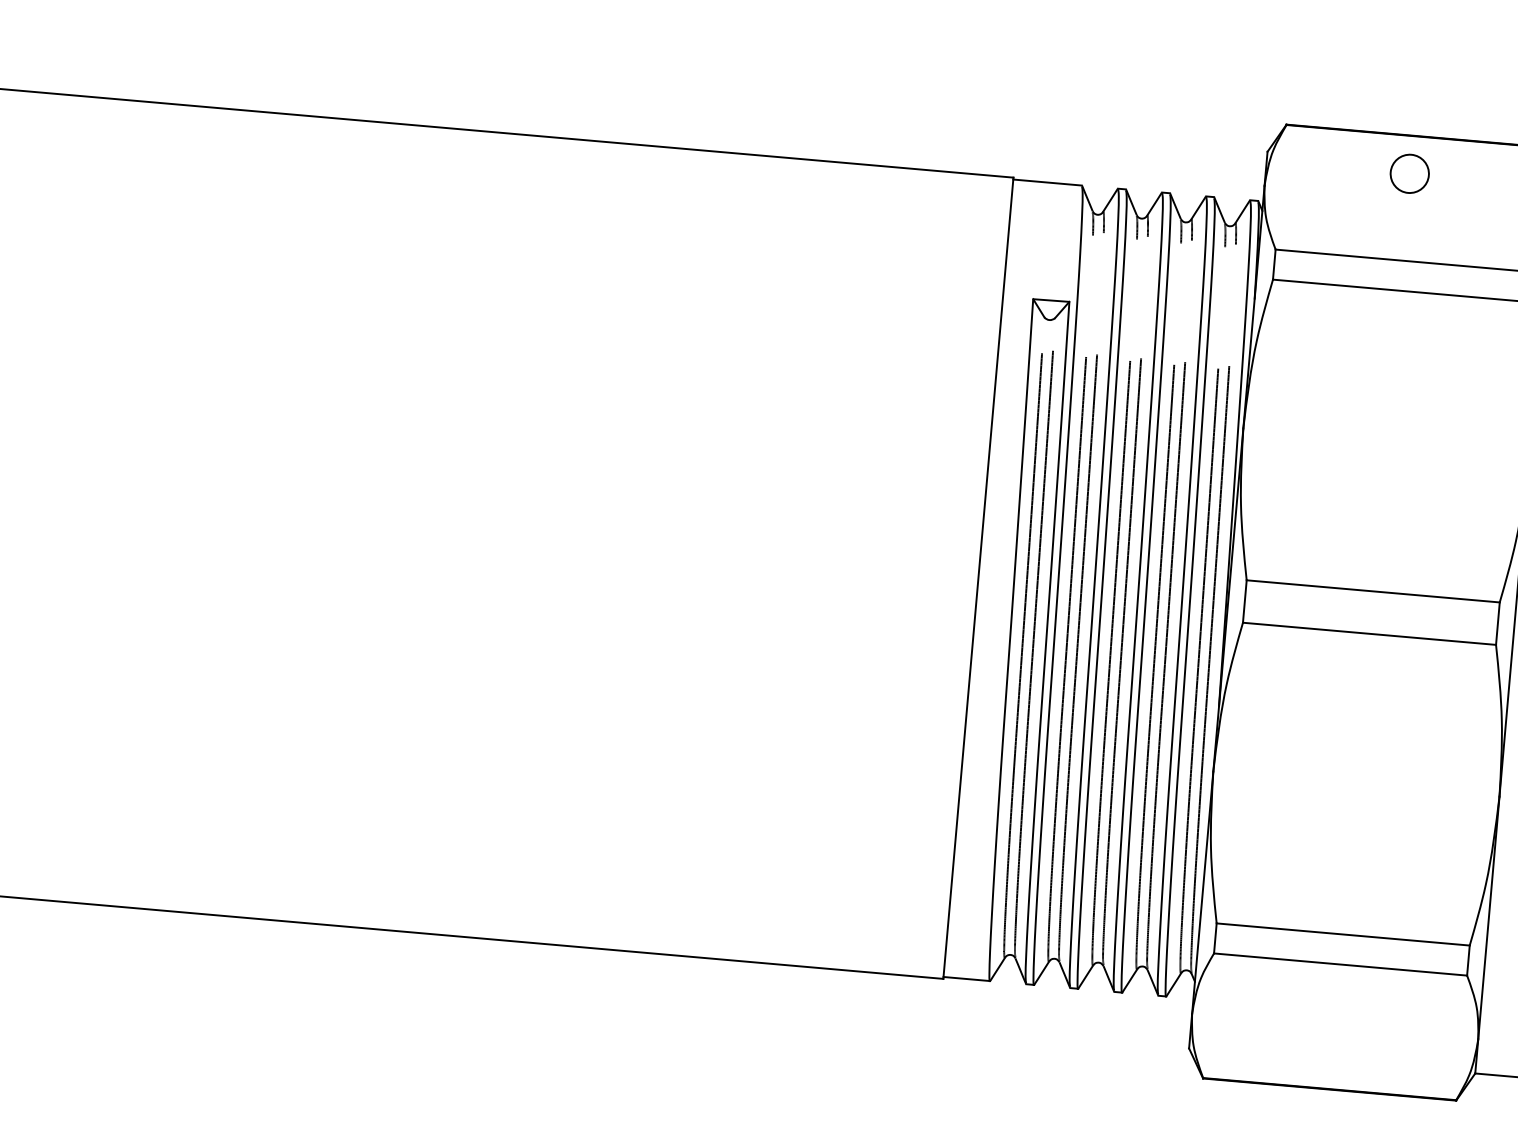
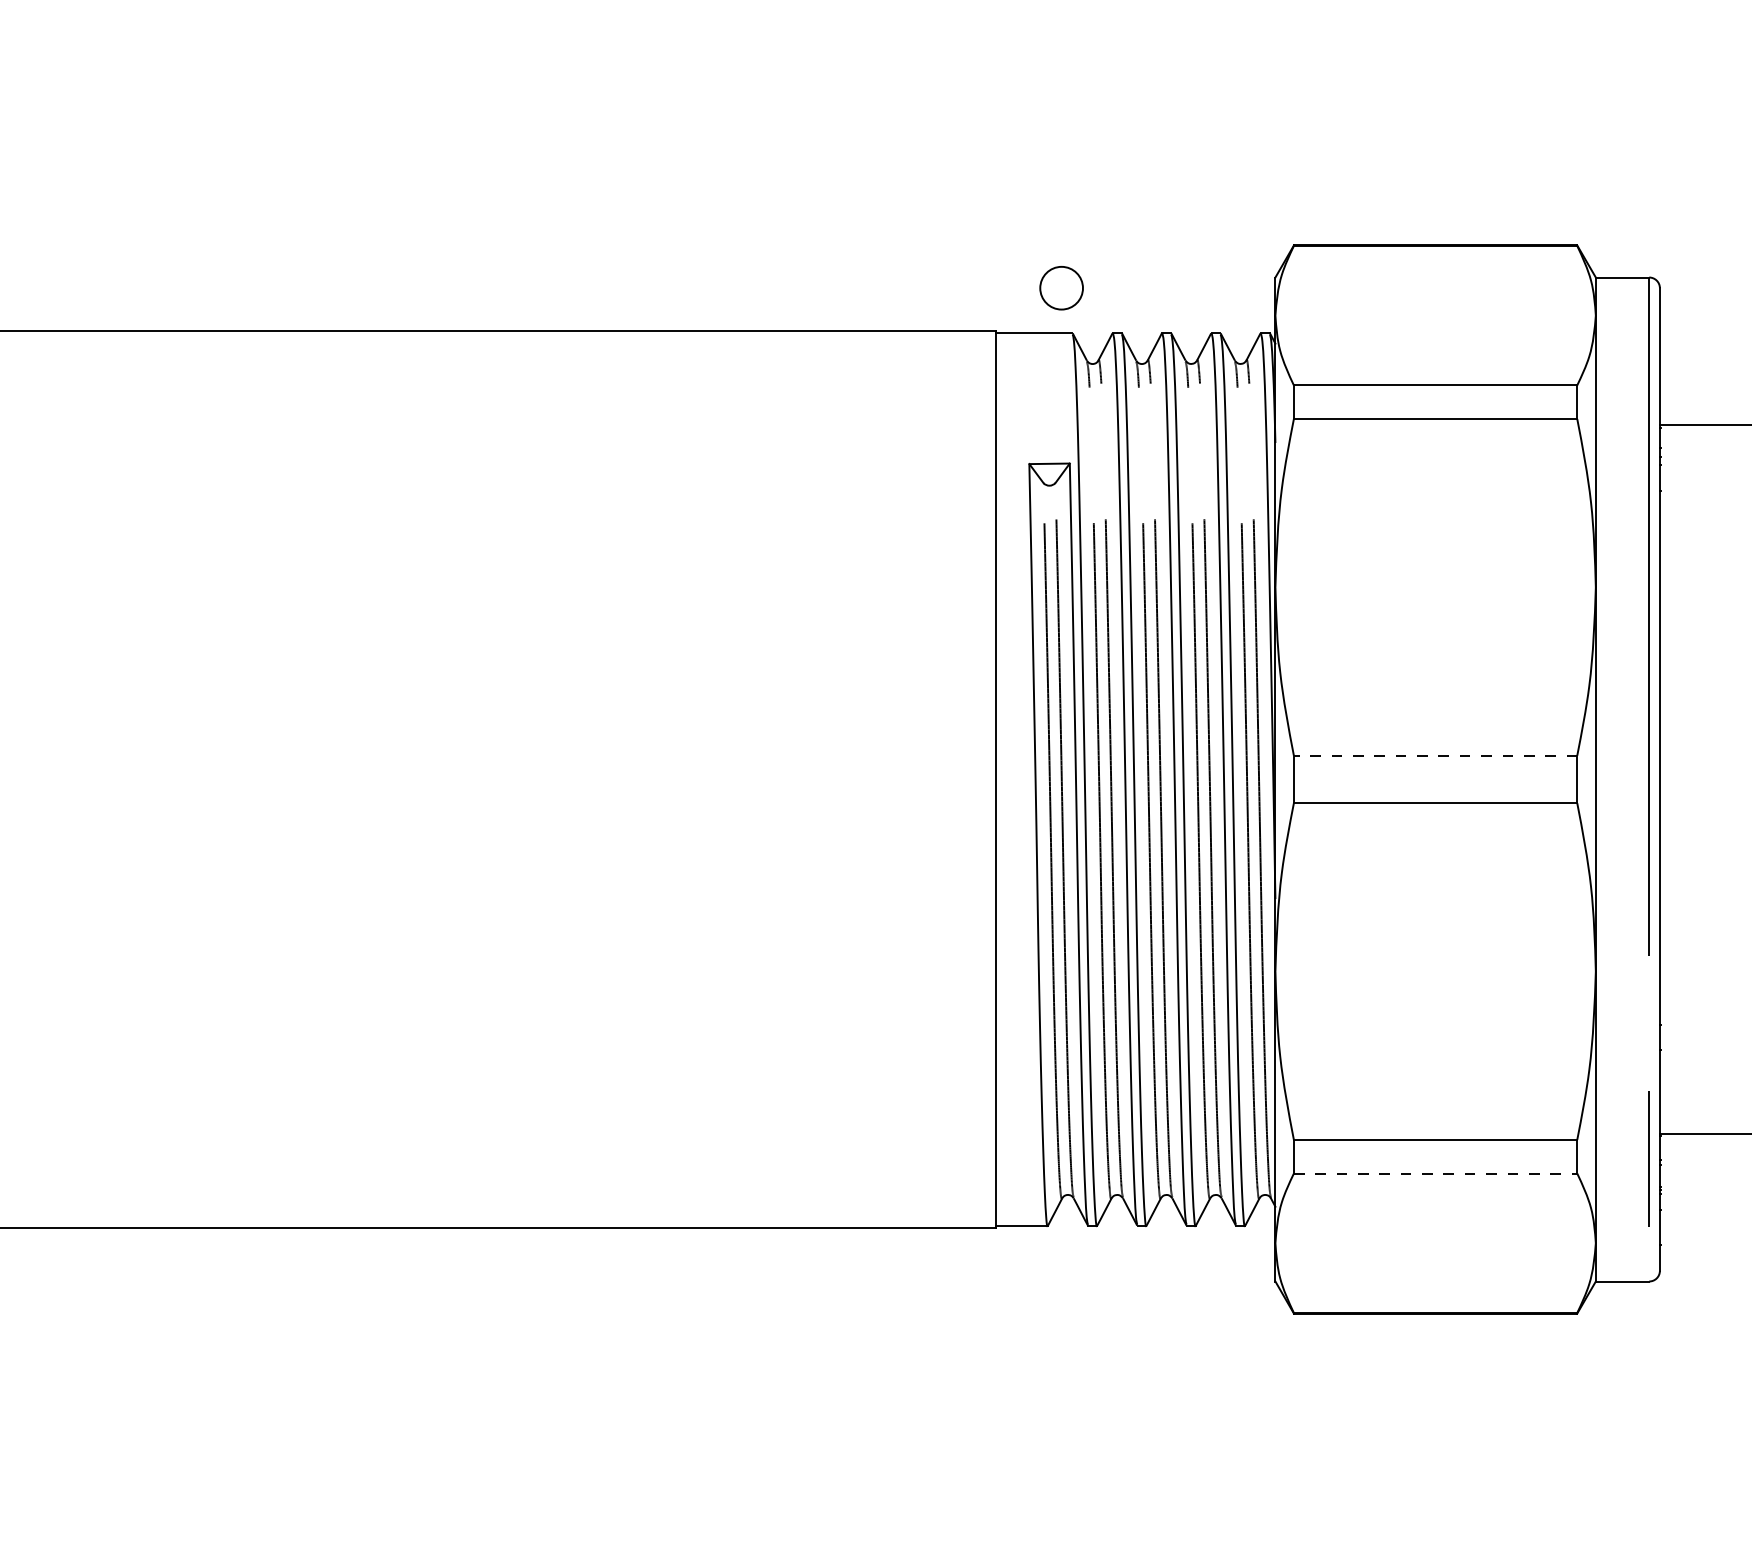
circle: (1409, 174) -> (1061, 288), moved
line: (1373, 591) -> (1435, 755), solid -> dashed
line: (1340, 964) -> (1435, 1173), solid -> dashed

